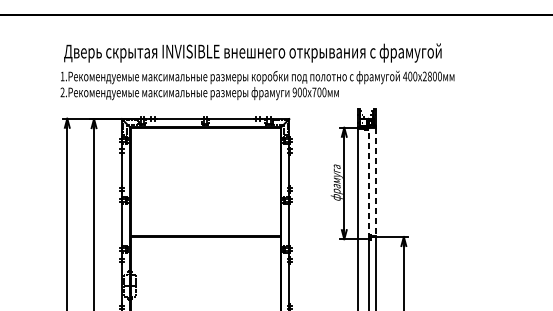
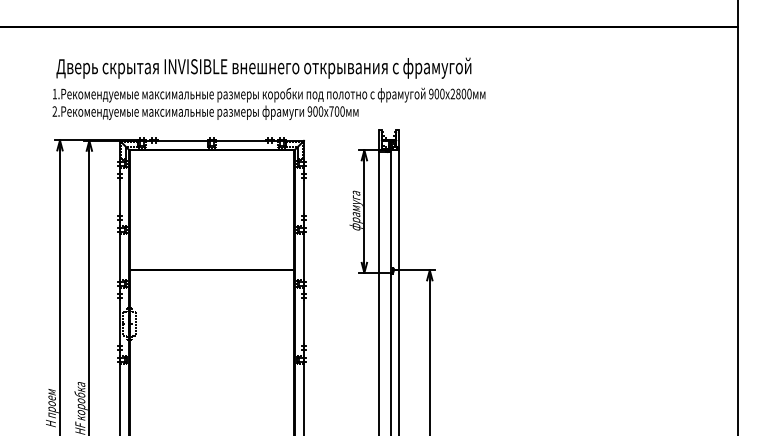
text: (404, 76) -> (430, 93), 400 -> 900
line: (376, 182) -> (399, 210), dashed -> solid
line: (368, 183) -> (391, 211), dashed -> solid

